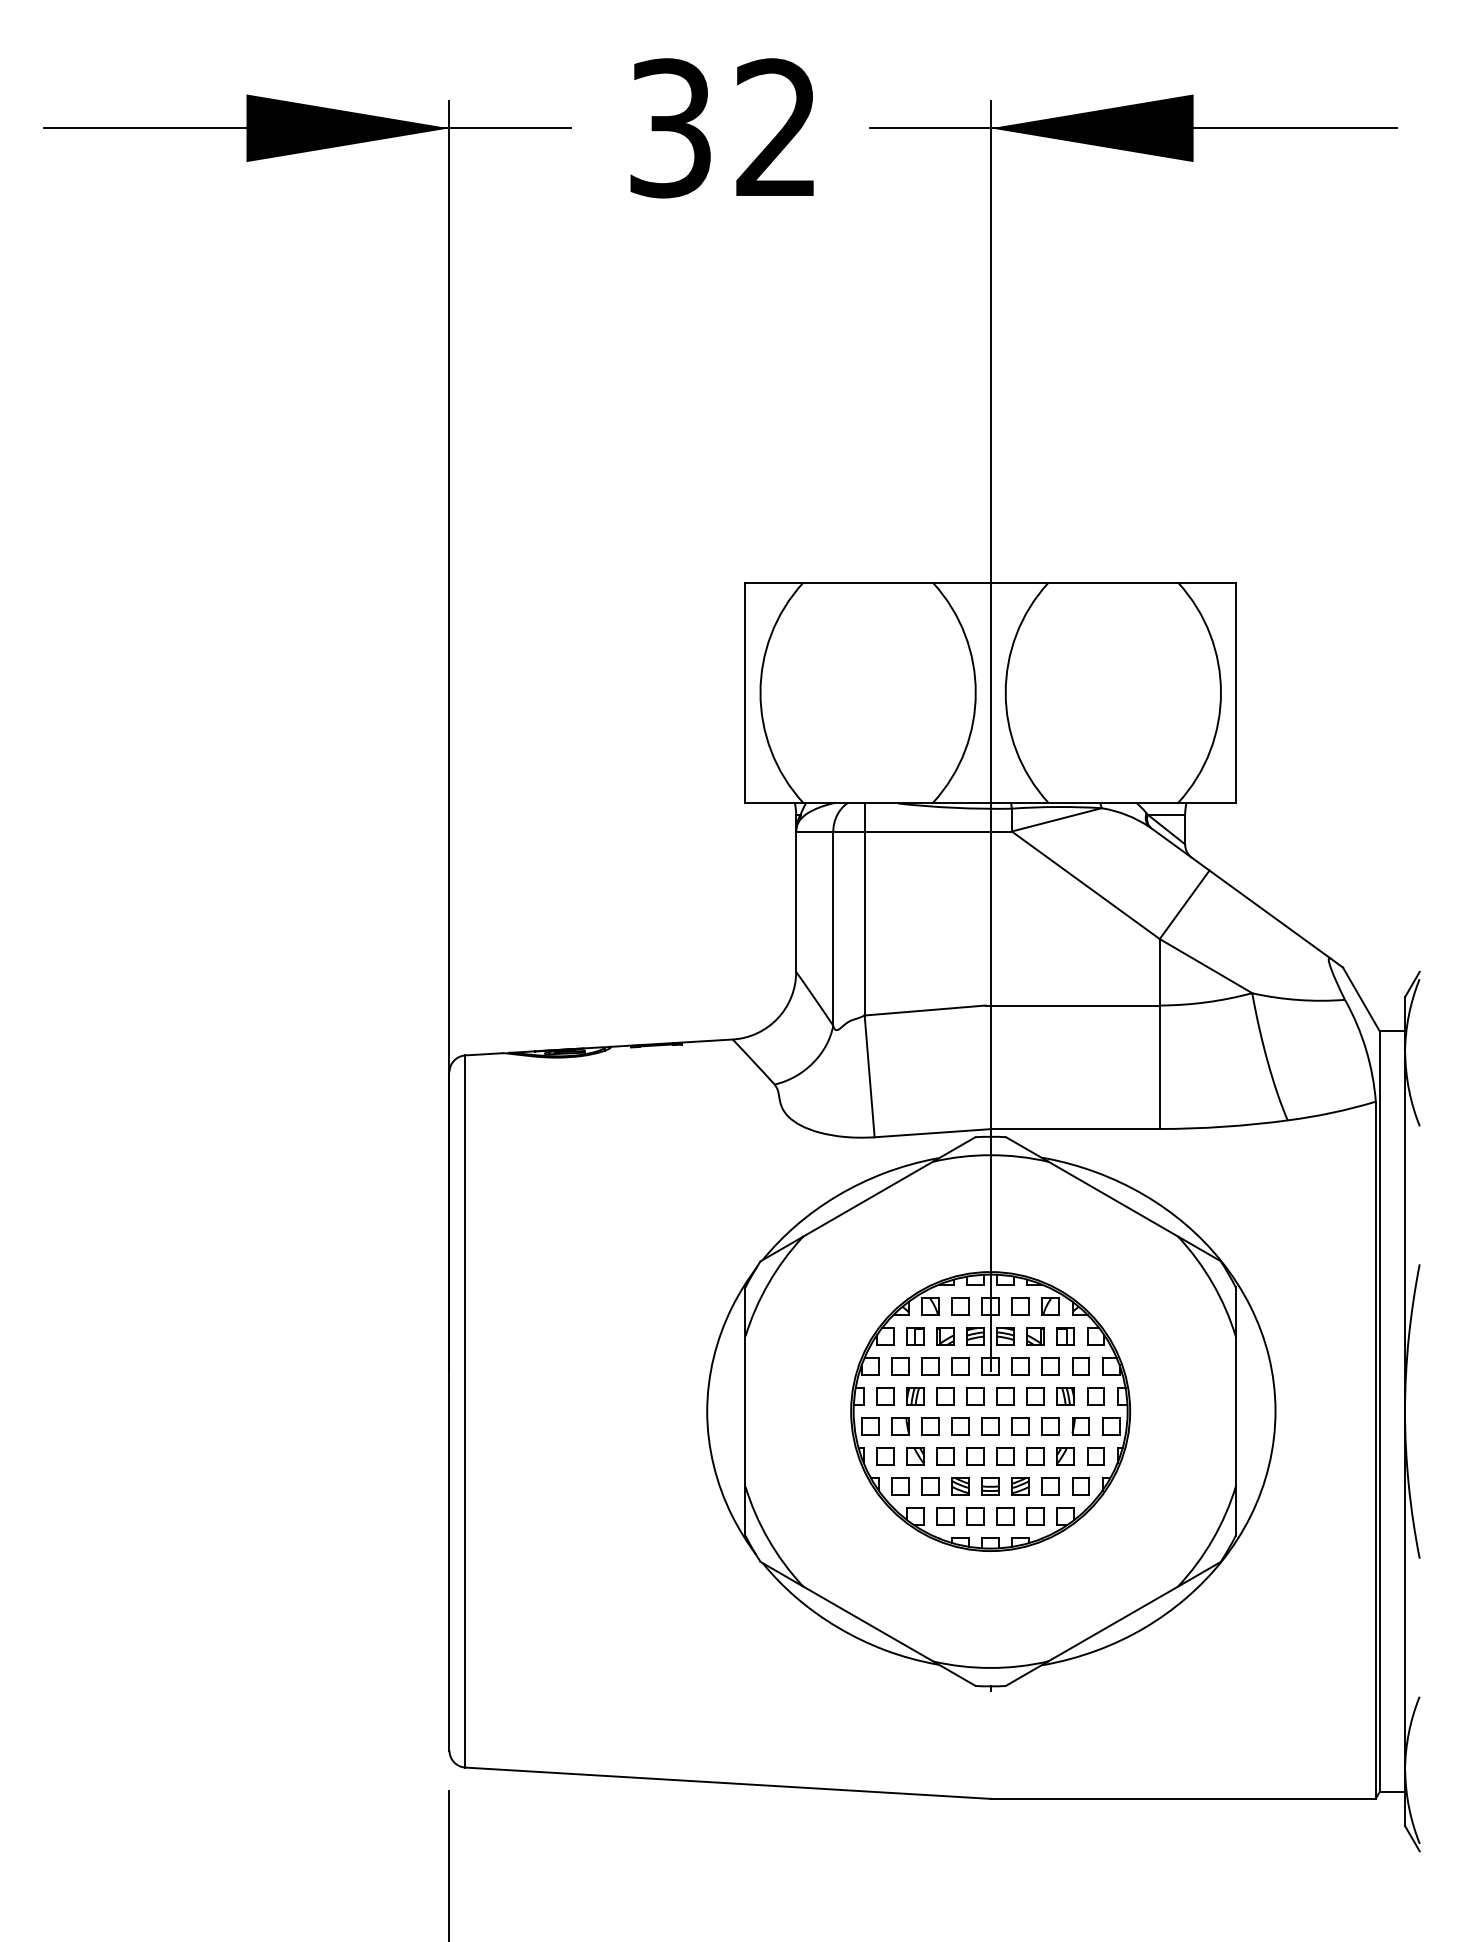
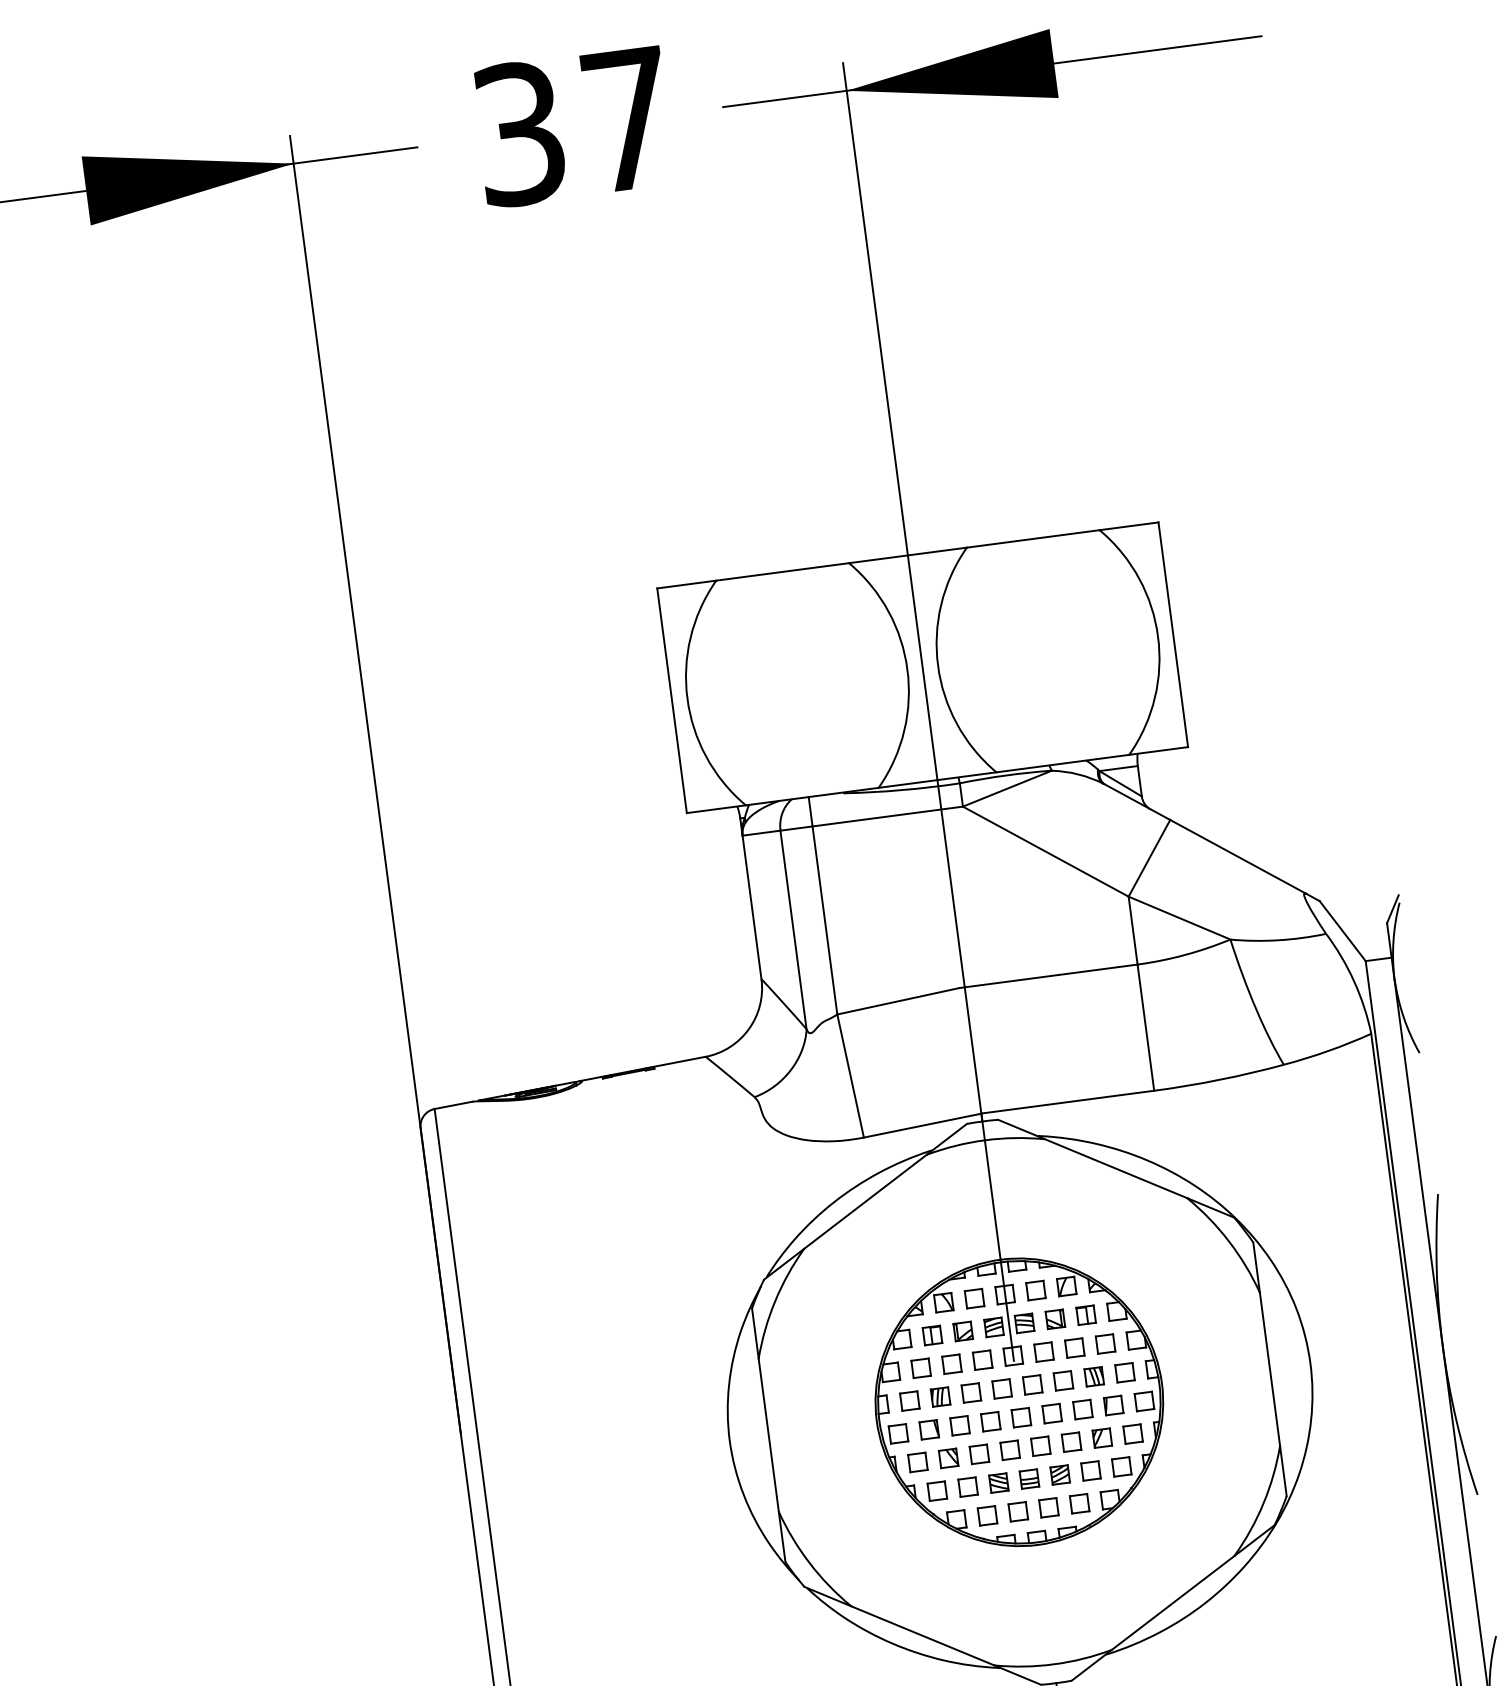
text: (776, 126) -> (627, 117), 32 -> 37

